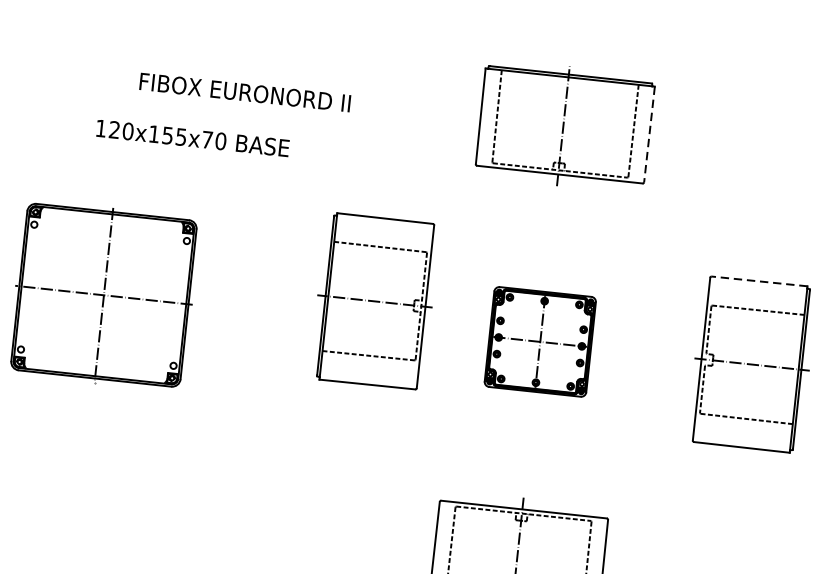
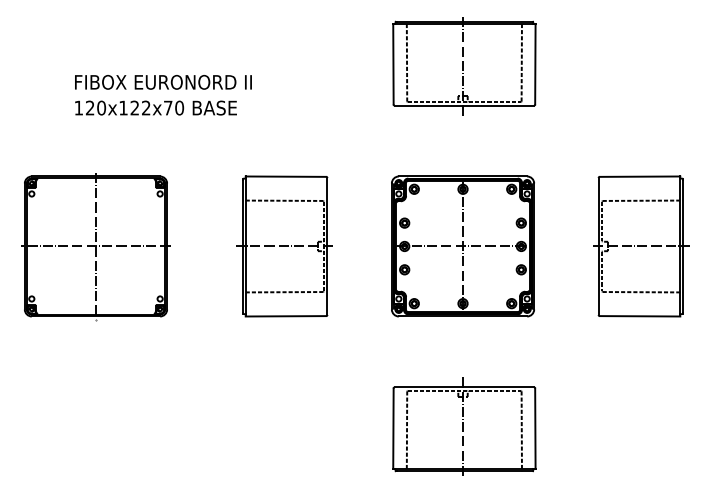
text: (245, 92) -> (163, 82), moved
line: (649, 134) -> (535, 64), dashed -> solid
text: (174, 135) -> (140, 107), 120x155x70 -> 120x122x70
line: (759, 281) -> (639, 176), dashed -> solid
part: (374, 301) -> (284, 246), moved
part: (539, 341) -> (462, 246), size x1.67

